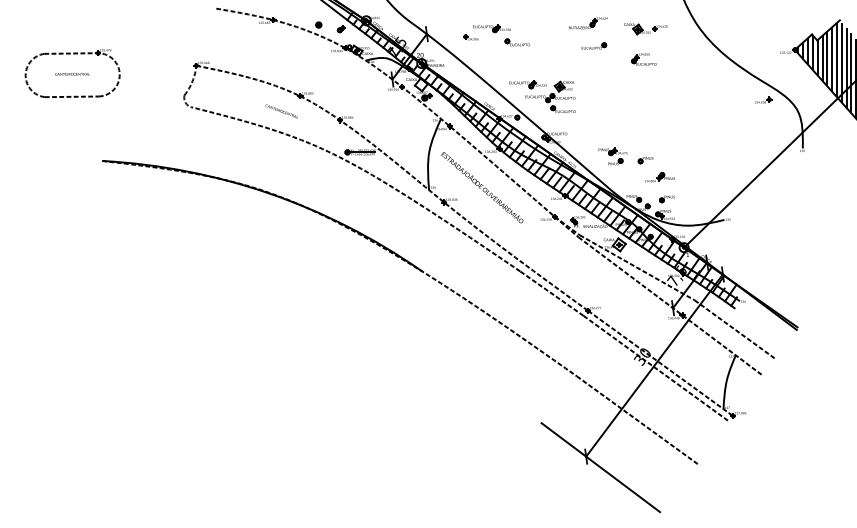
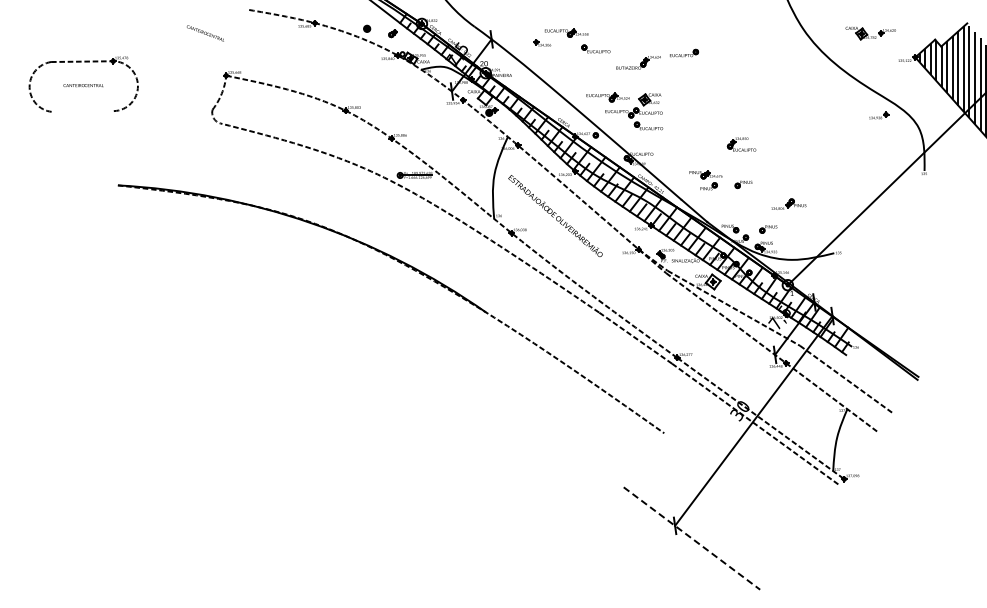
part: (588, 23) -> (638, 62), moved
part: (645, 29) -> (870, 33), moved
part: (643, 59) -> (741, 144), moved
line: (71, 96) -> (82, 111), removed
text: (281, 111) -> (205, 33), moved
part: (659, 176) -> (788, 203), moved
line: (636, 419) -> (733, 483), removed
line: (601, 467) -> (692, 538), solid -> dashed

